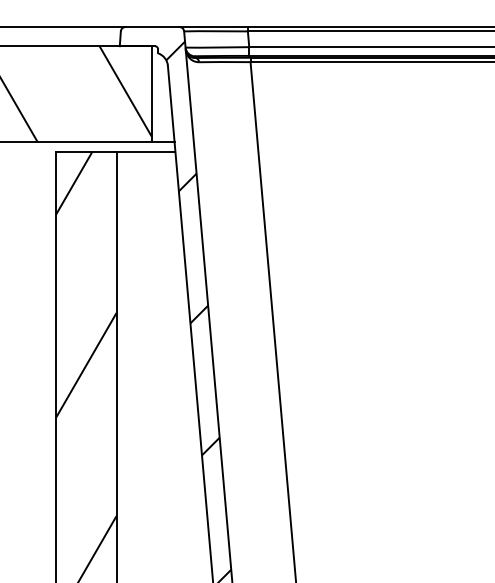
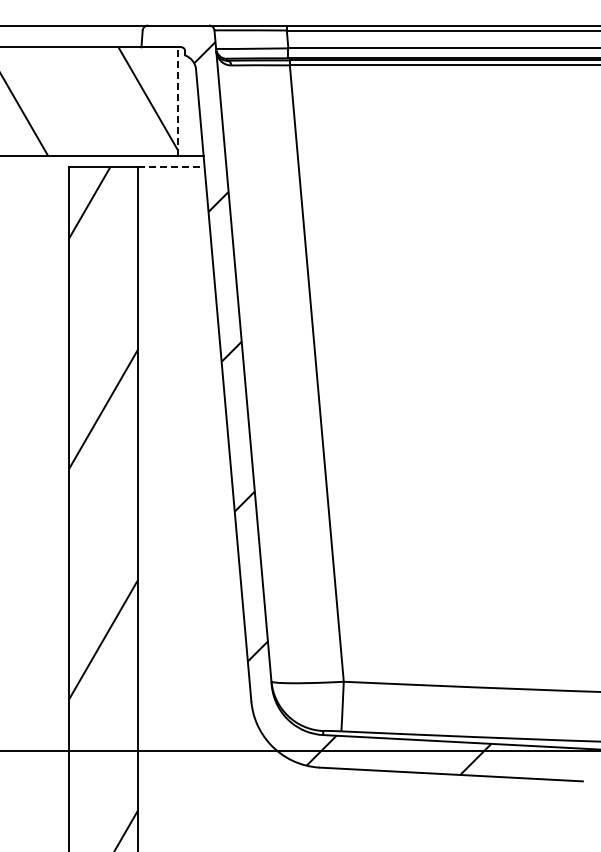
line: (151, 93) -> (177, 101), solid -> dashed
line: (146, 152) -> (171, 167), solid -> dashed

